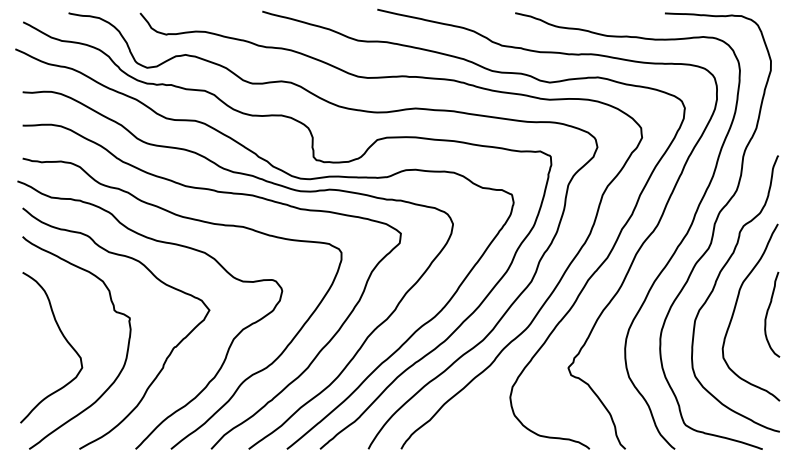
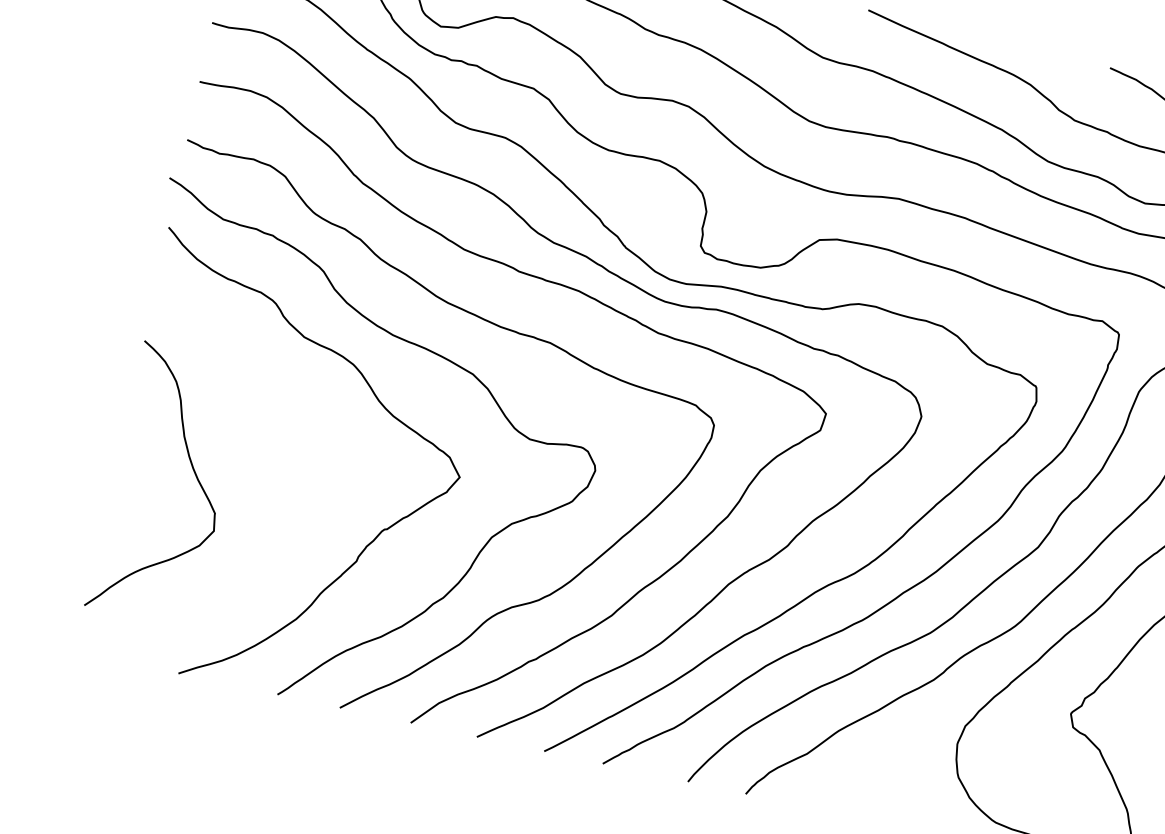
curve: (113, 310) -> (290, 441), removed

